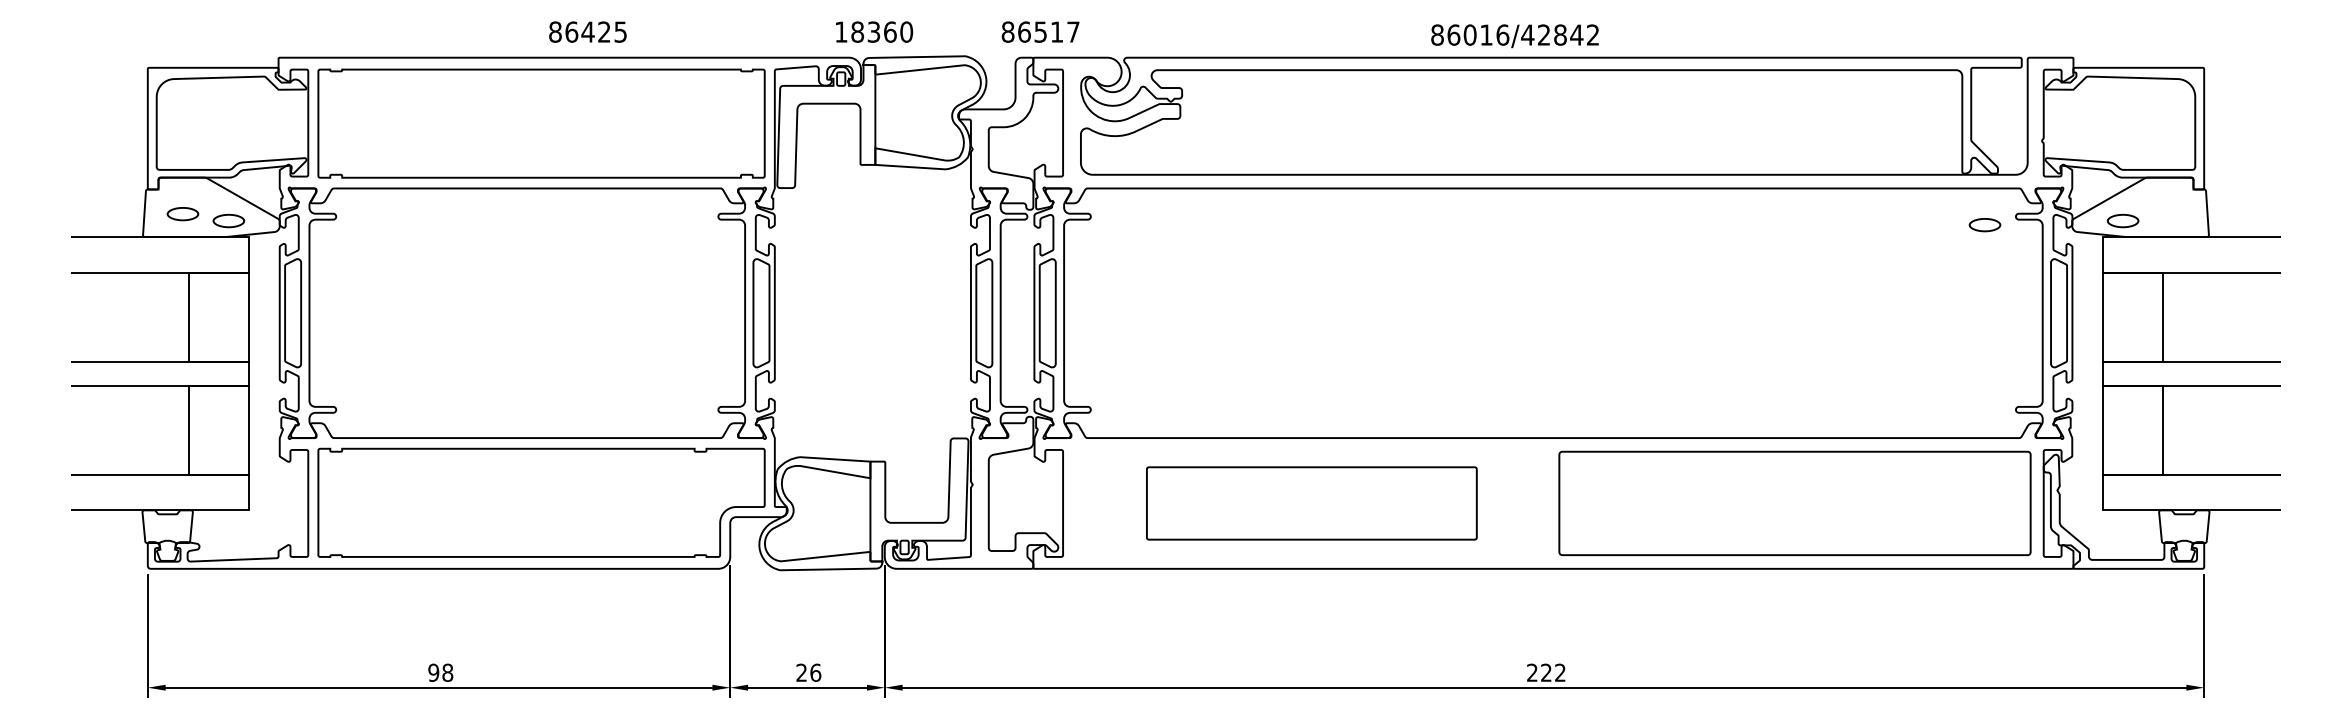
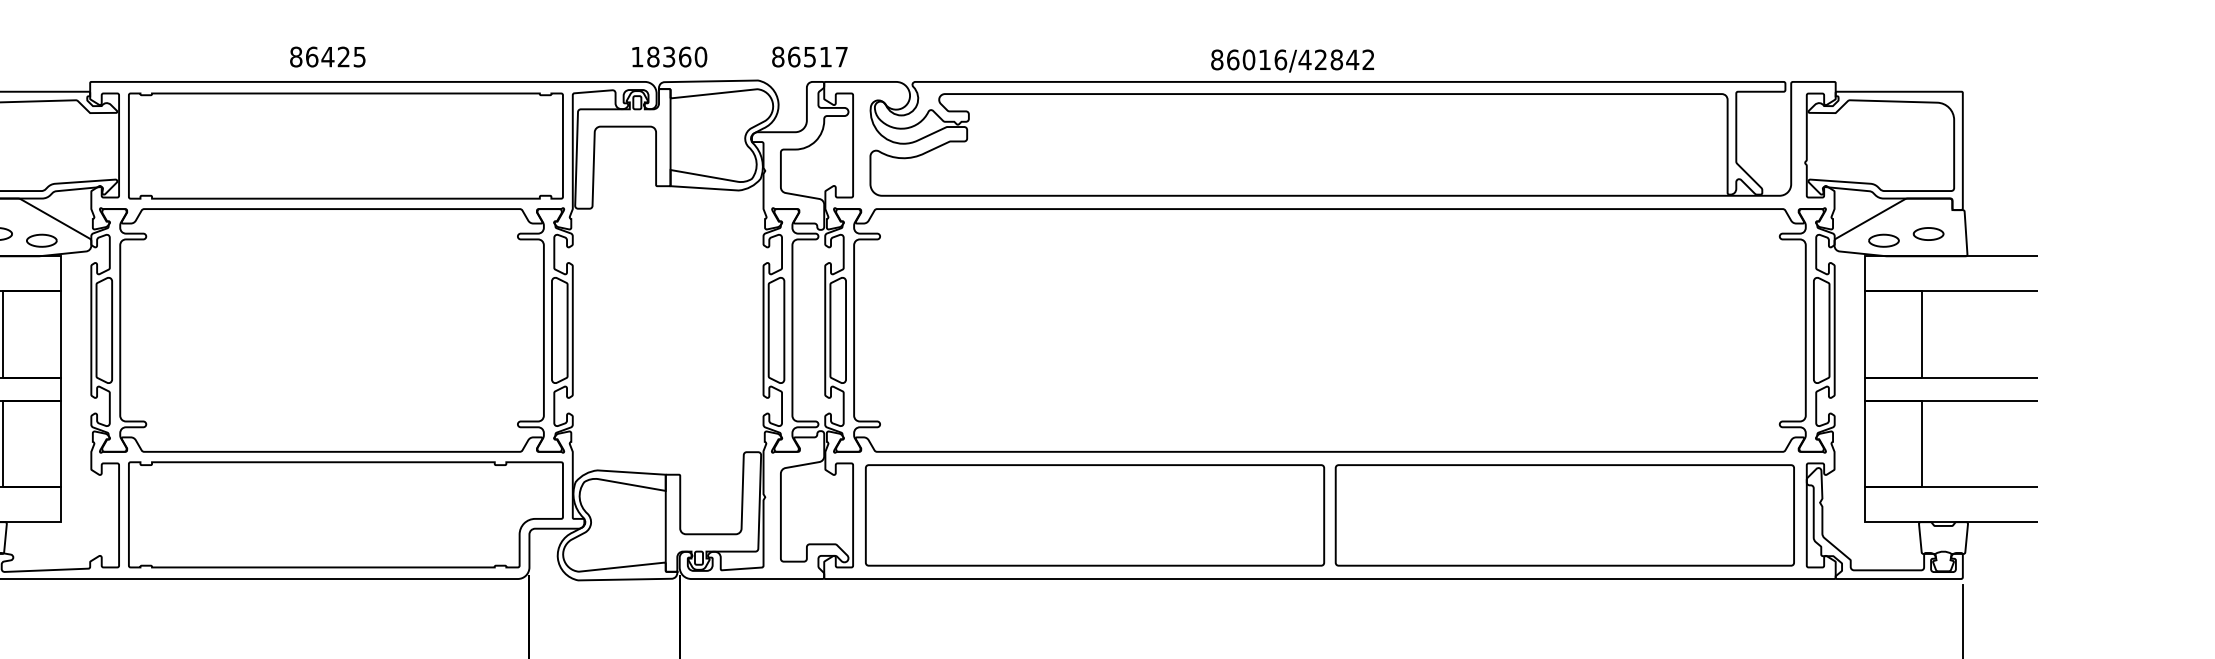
text: (587, 31) -> (327, 56), moved
text: (1040, 31) -> (809, 56), moved
part: (1984, 225) -> (1928, 234), moved
part: (1311, 503) -> (1094, 515), size x1.43

